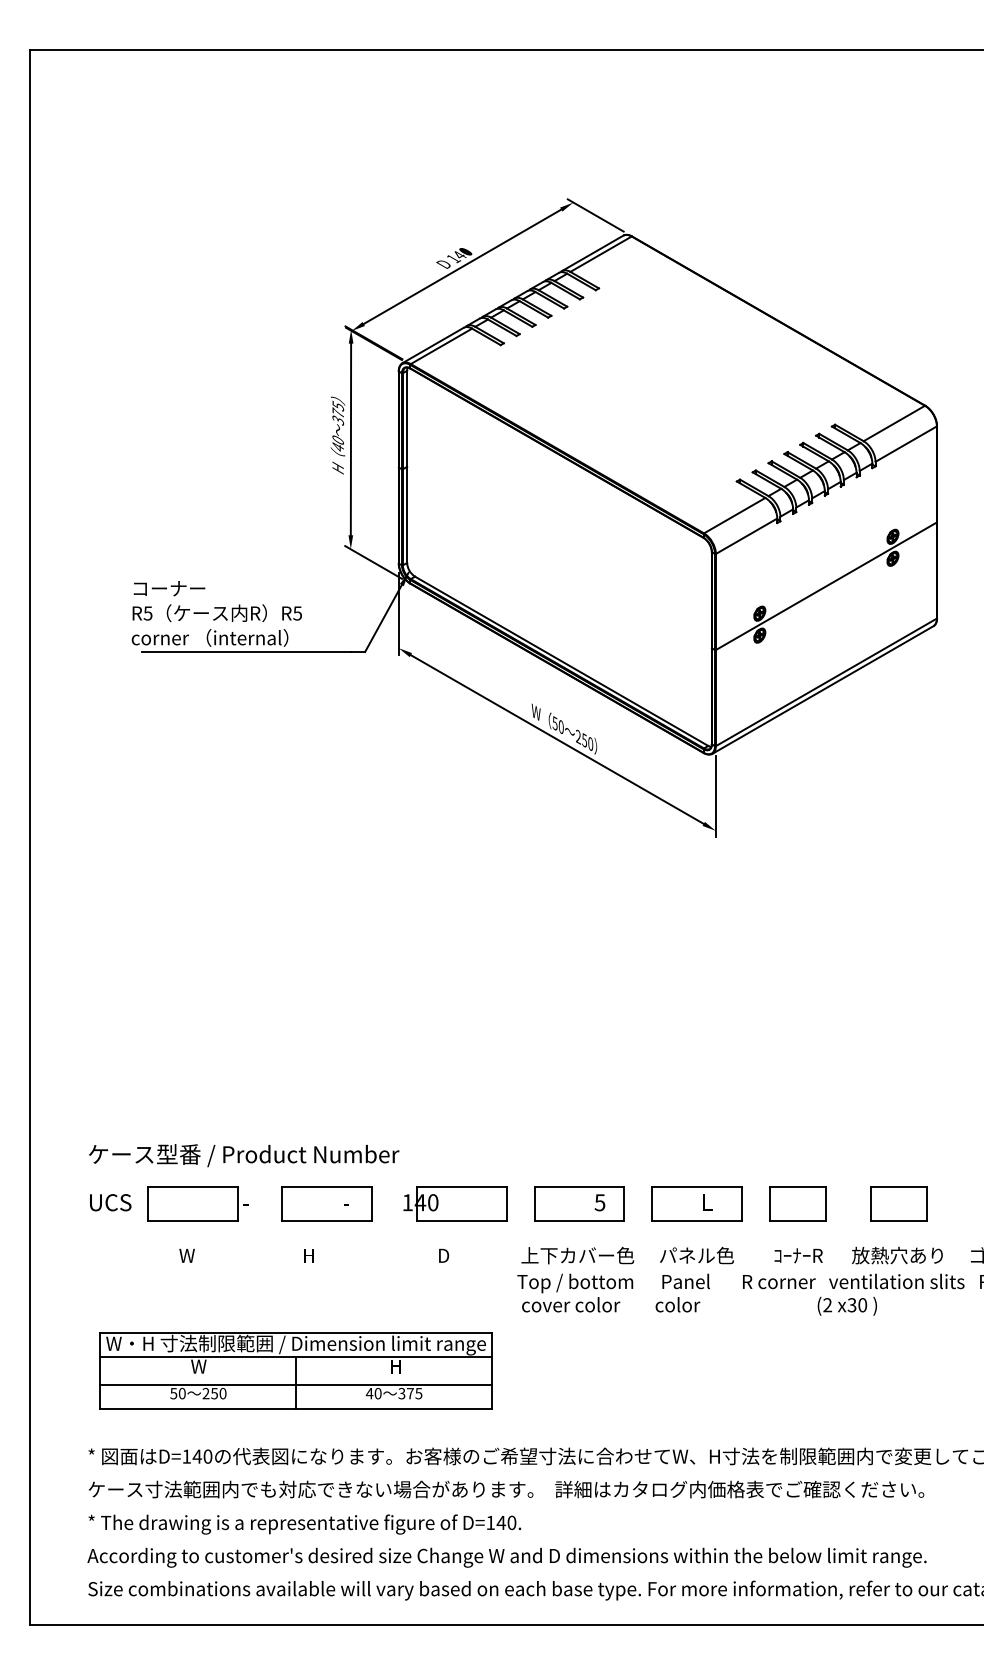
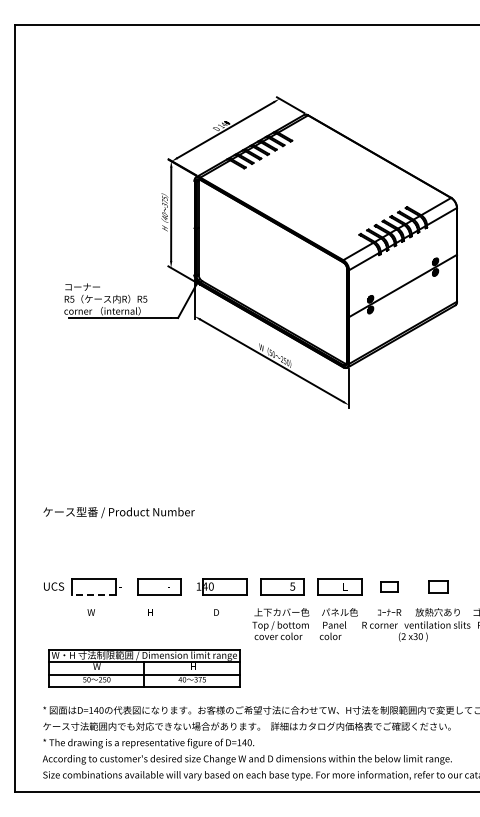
text: (242, 1155) -> (118, 512), moved
part: (798, 1202) -> (389, 586), size x0.6
part: (899, 1202) -> (438, 586), size x0.7
line: (193, 1220) -> (94, 595), solid -> dashed

